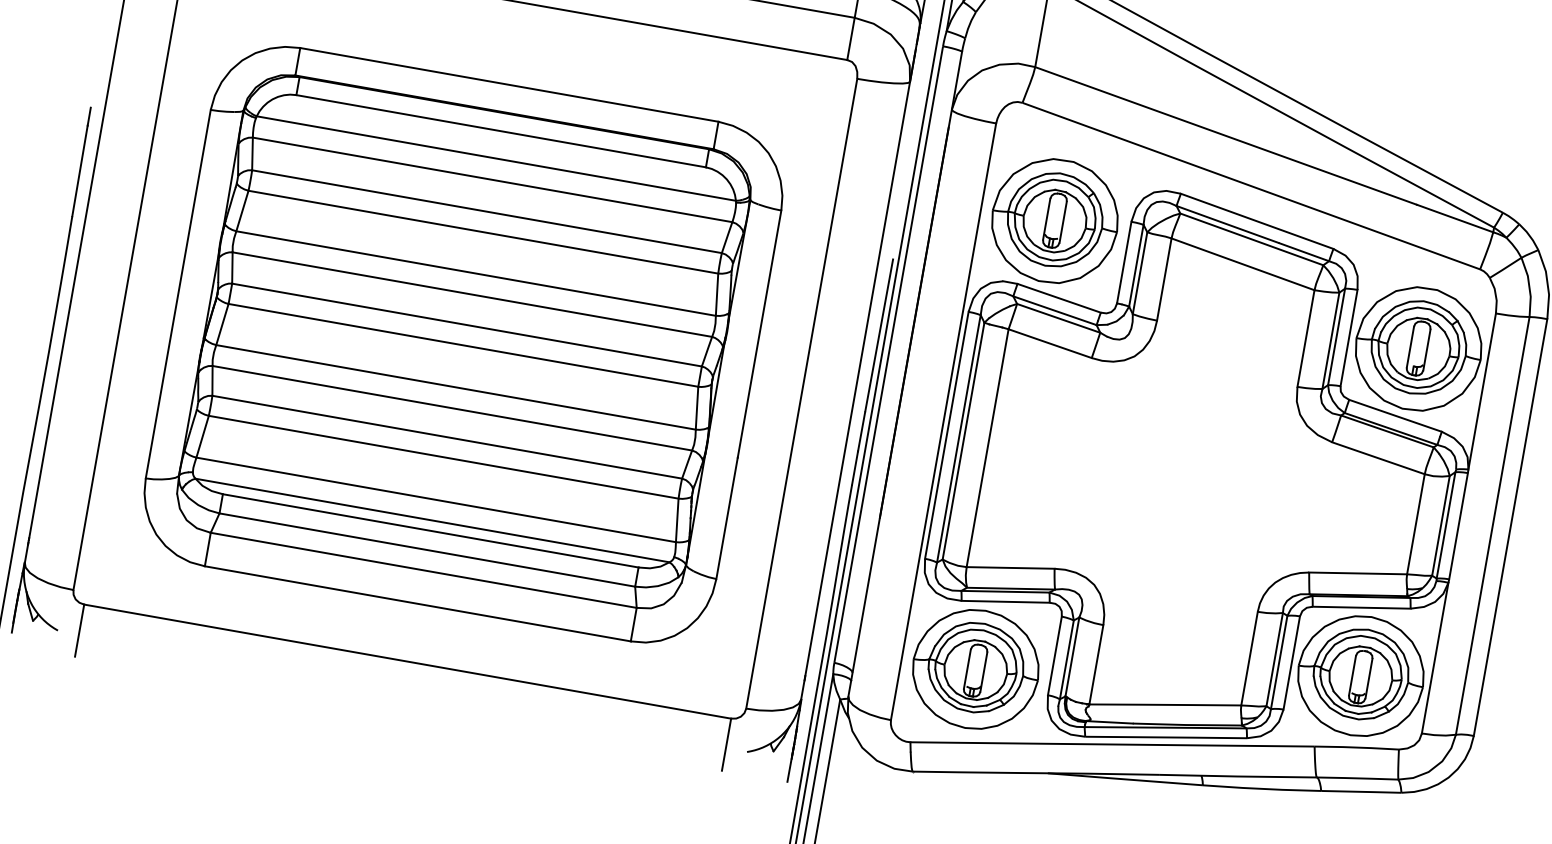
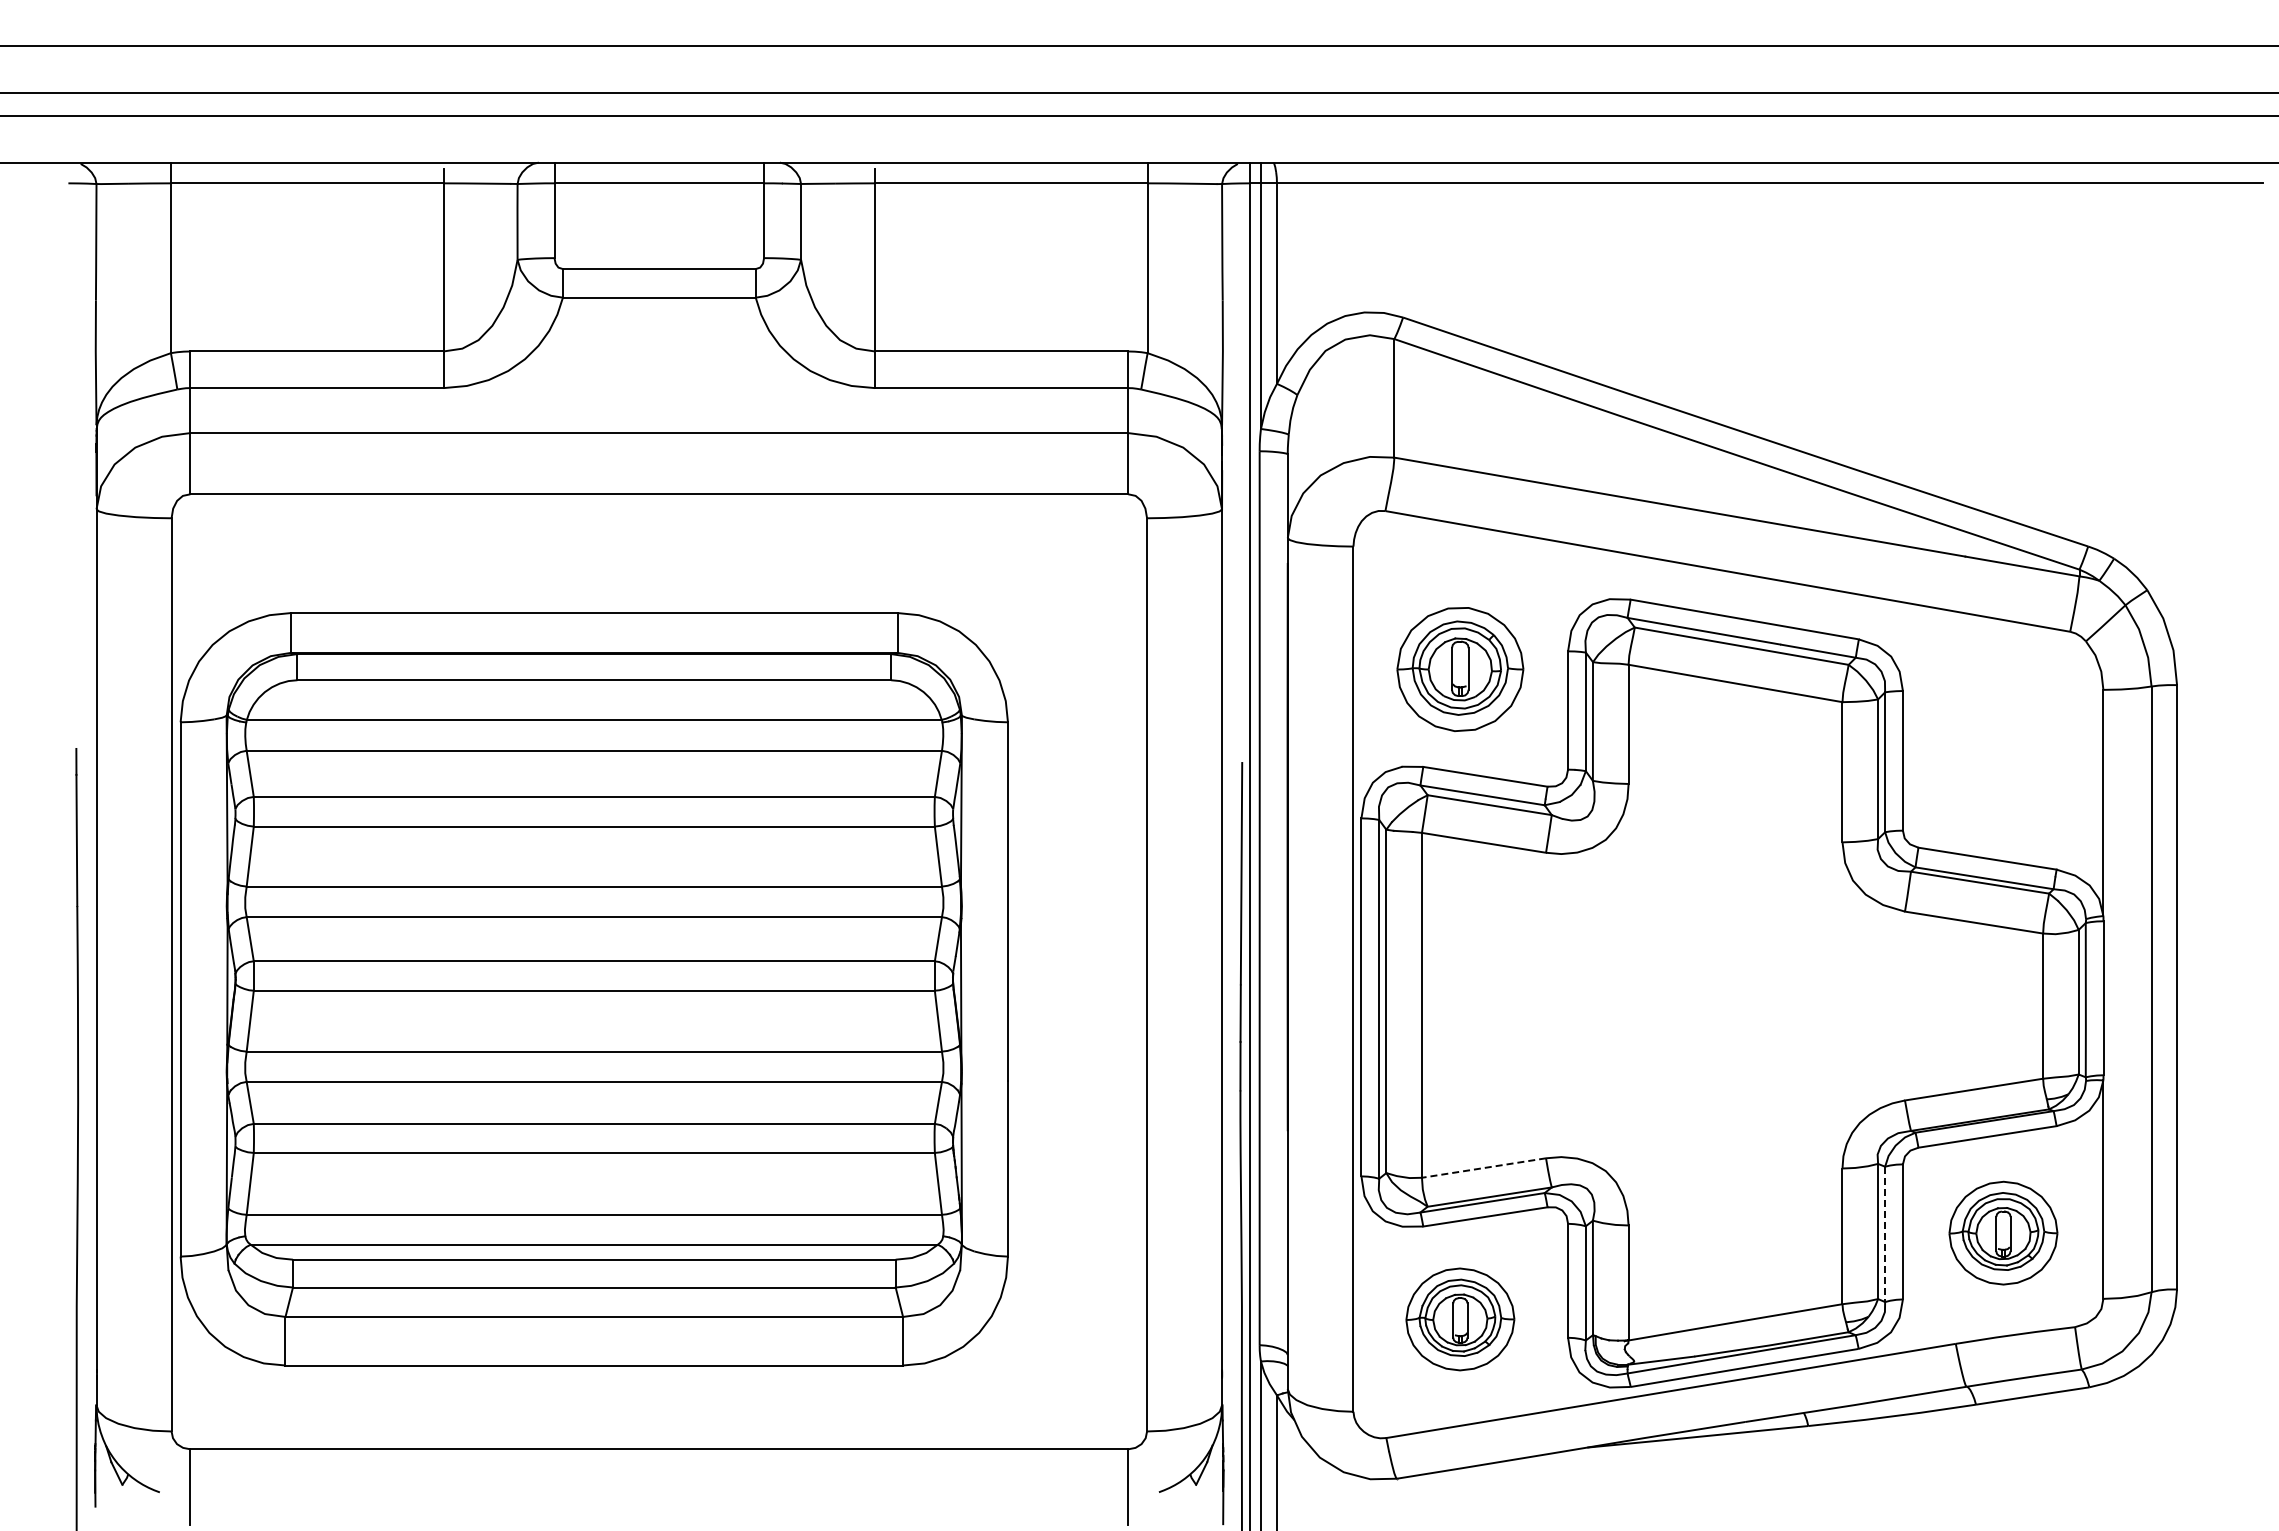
part: (1055, 221) -> (1460, 669), size x0.7
part: (463, 344) -> (593, 989), moved
part: (1418, 348) -> (2003, 758), removed
line: (1010, 568) -> (1484, 1168), solid -> dashed
line: (1279, 663) -> (1885, 1235), solid -> dashed
part: (975, 669) -> (1460, 1319), size x0.6
part: (1361, 675) -> (2003, 1232), size x0.6

